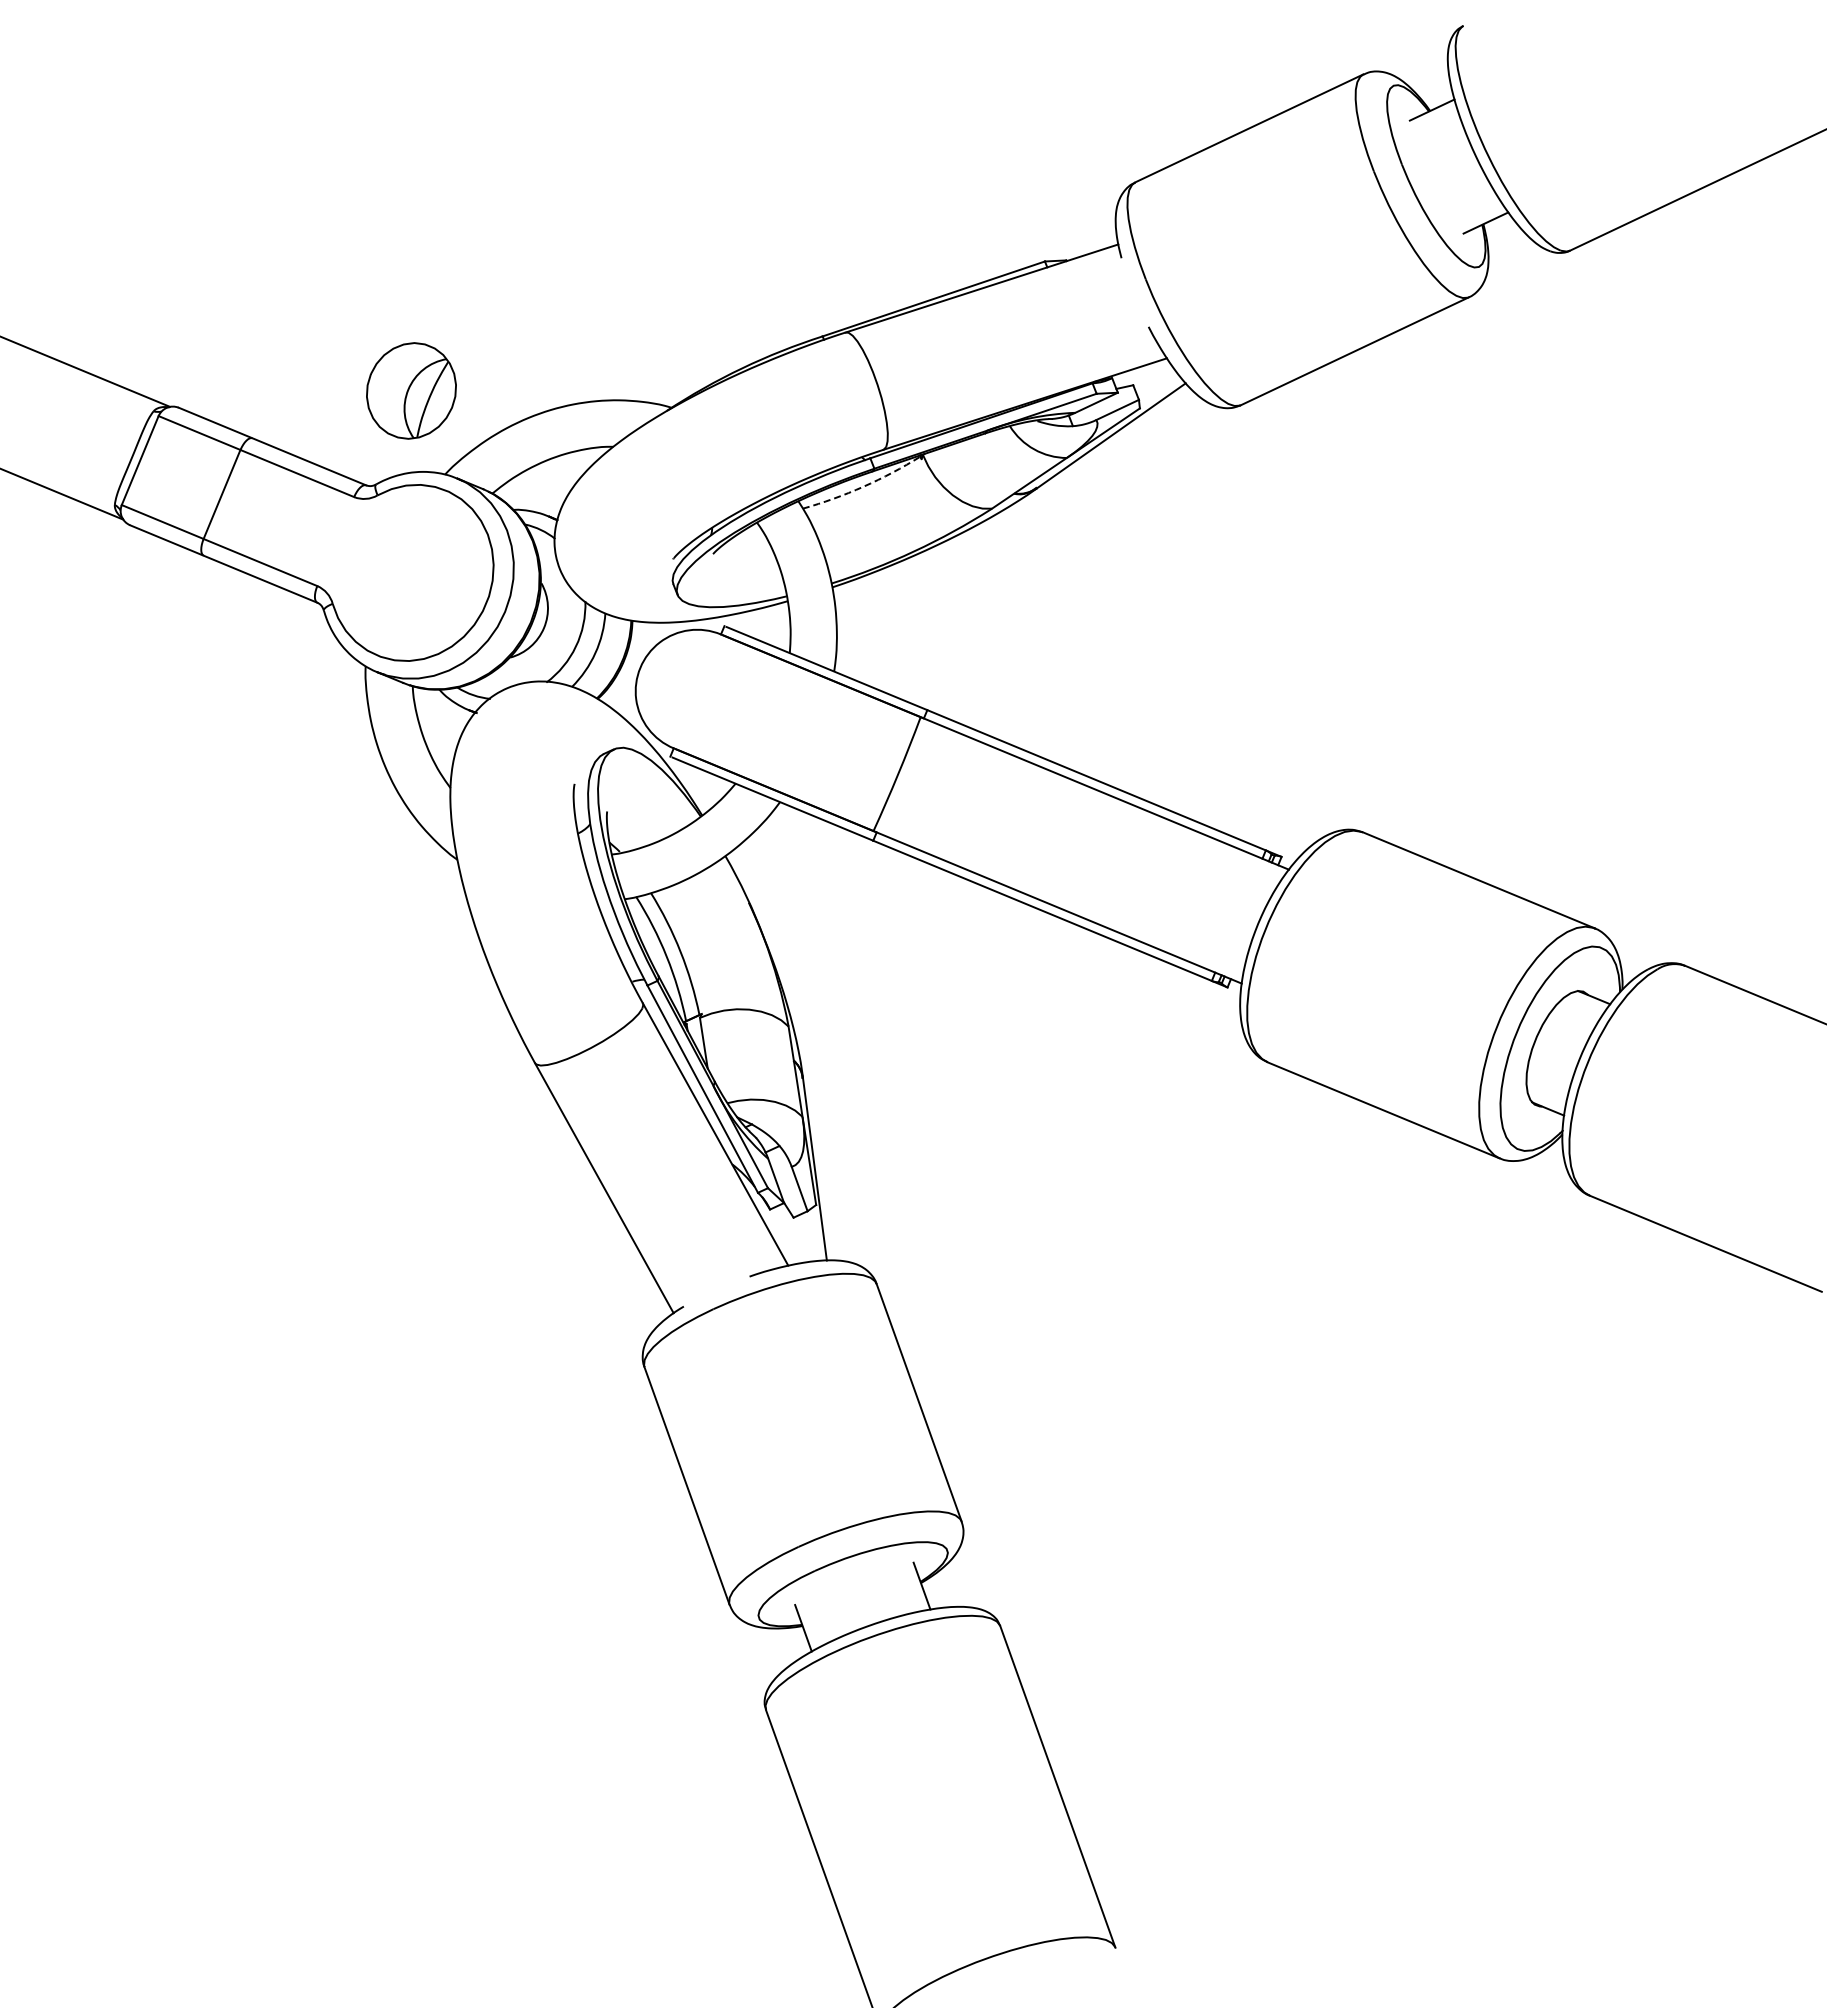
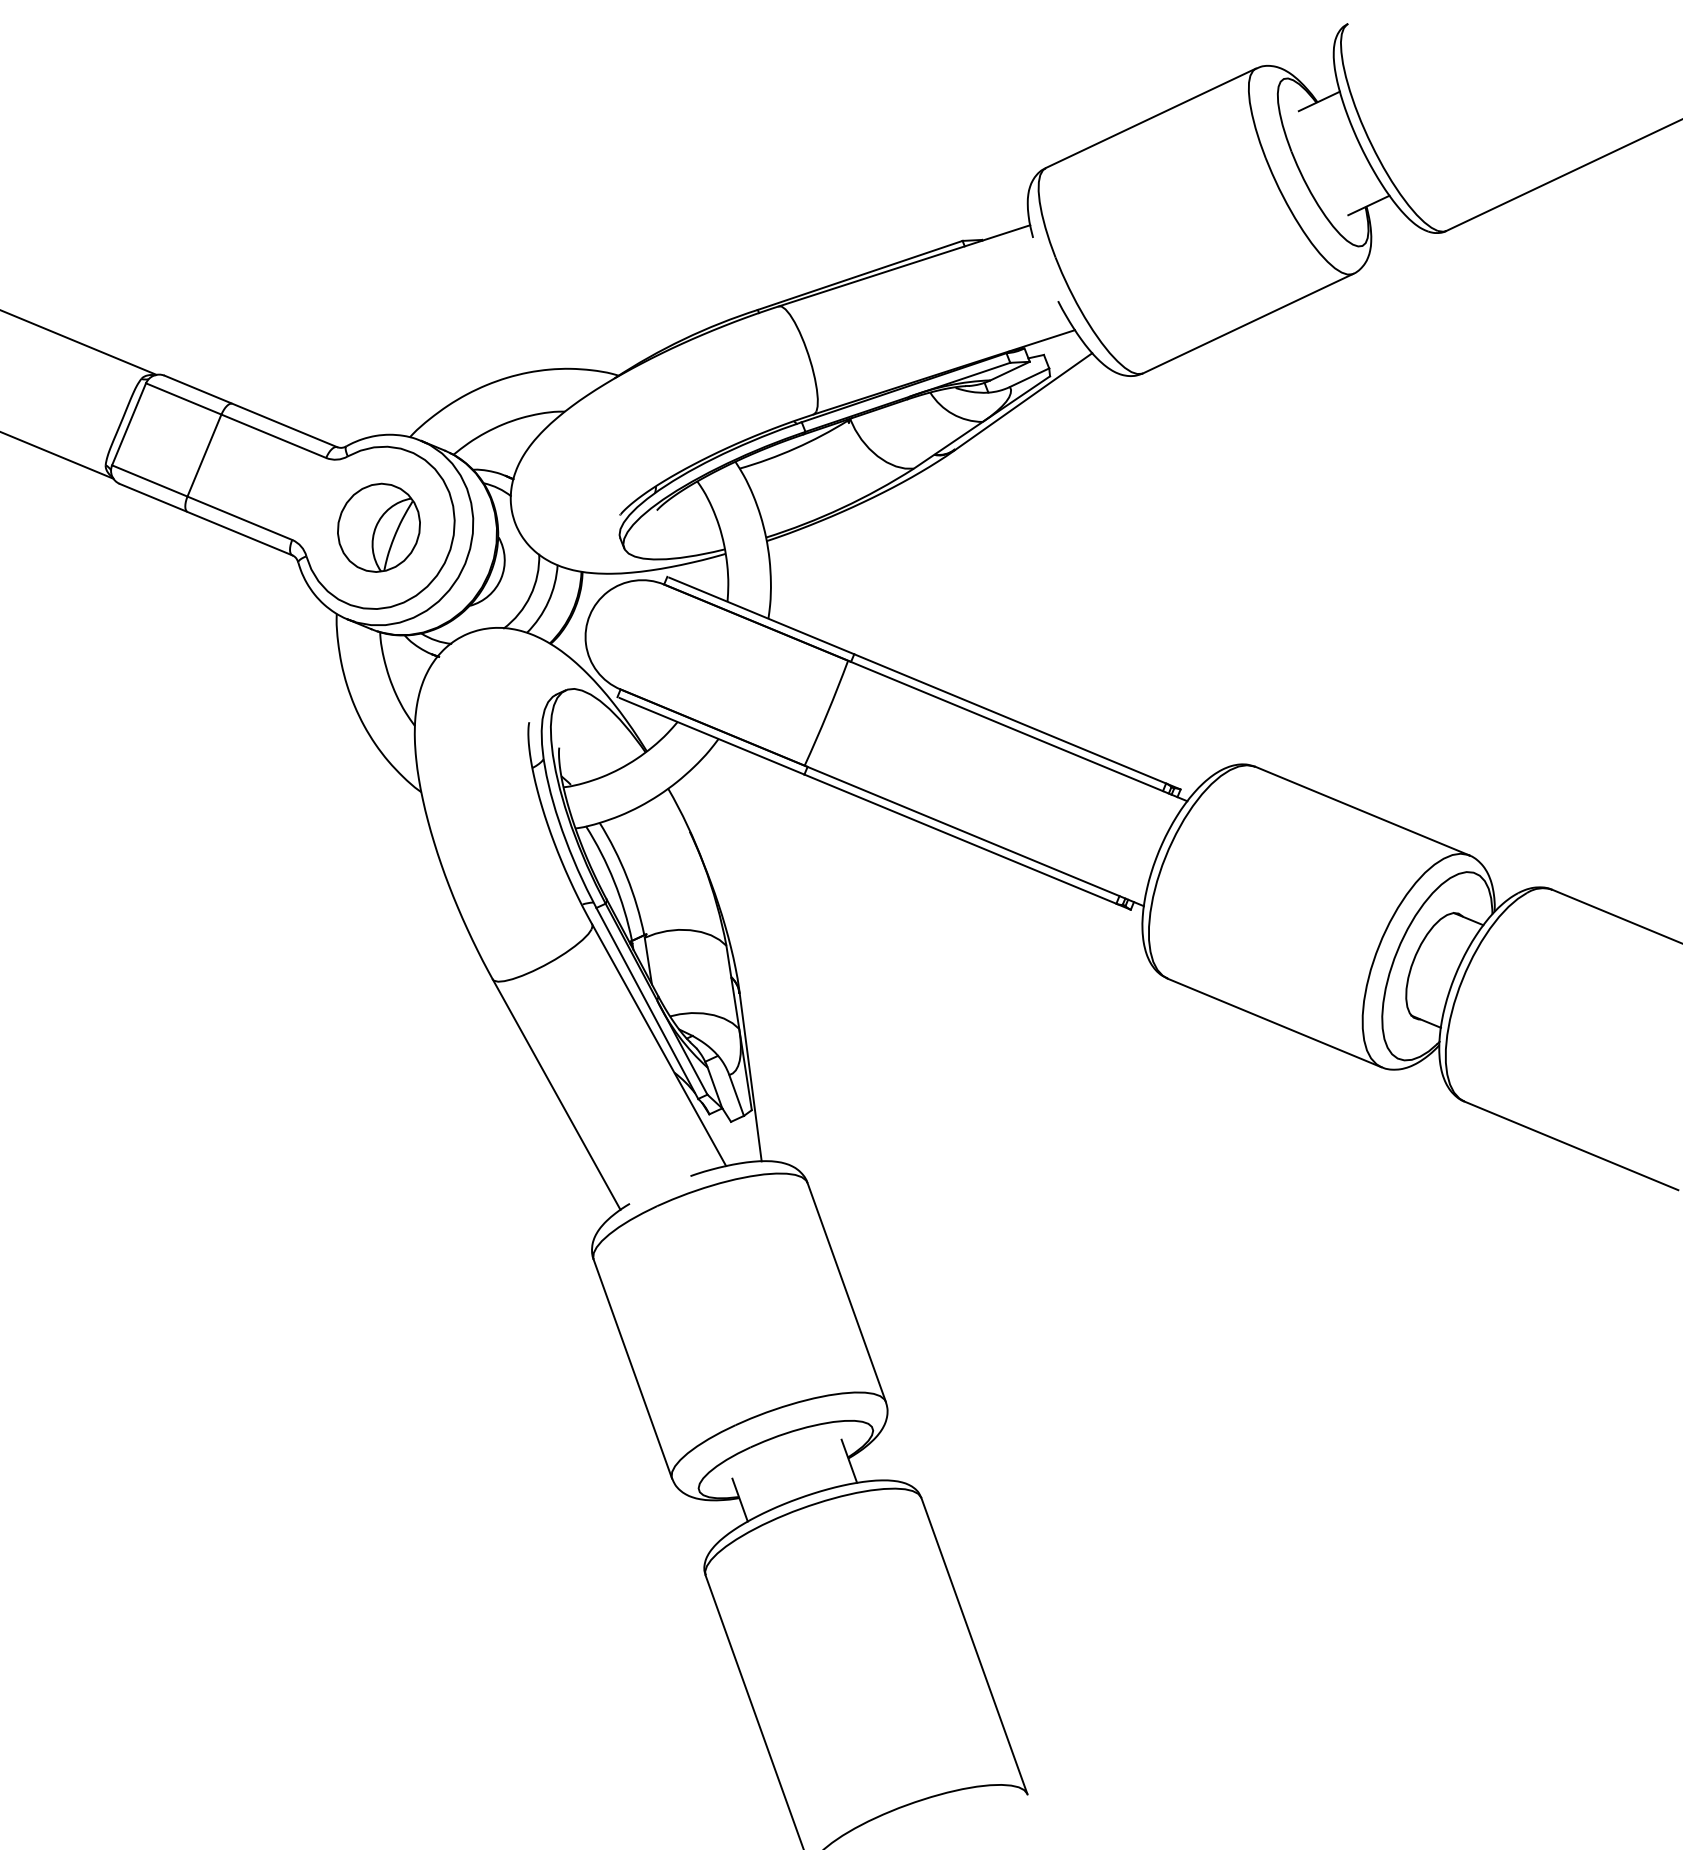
part: (411, 390) -> (379, 527), moved
arc: (863, 486) -> (795, 448), dashed -> solid

